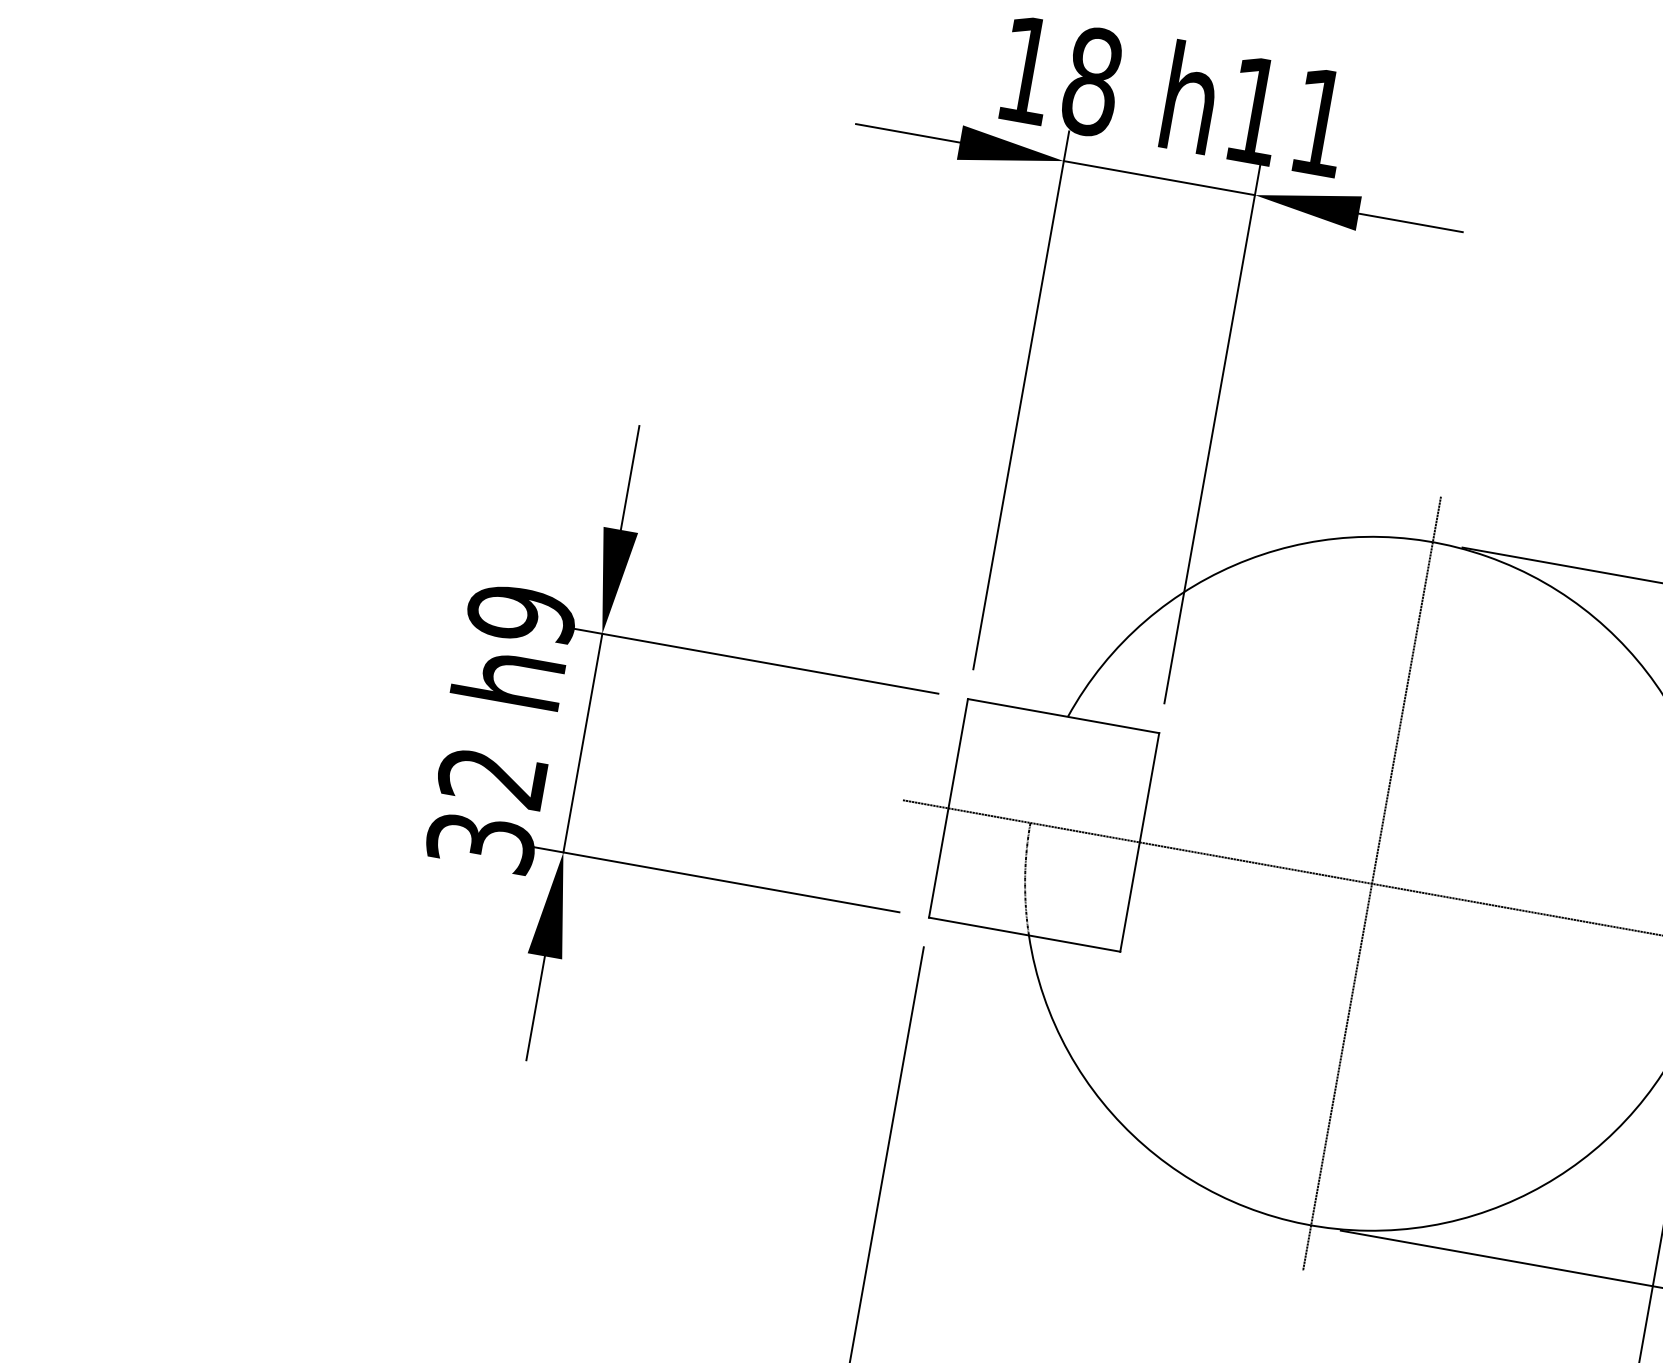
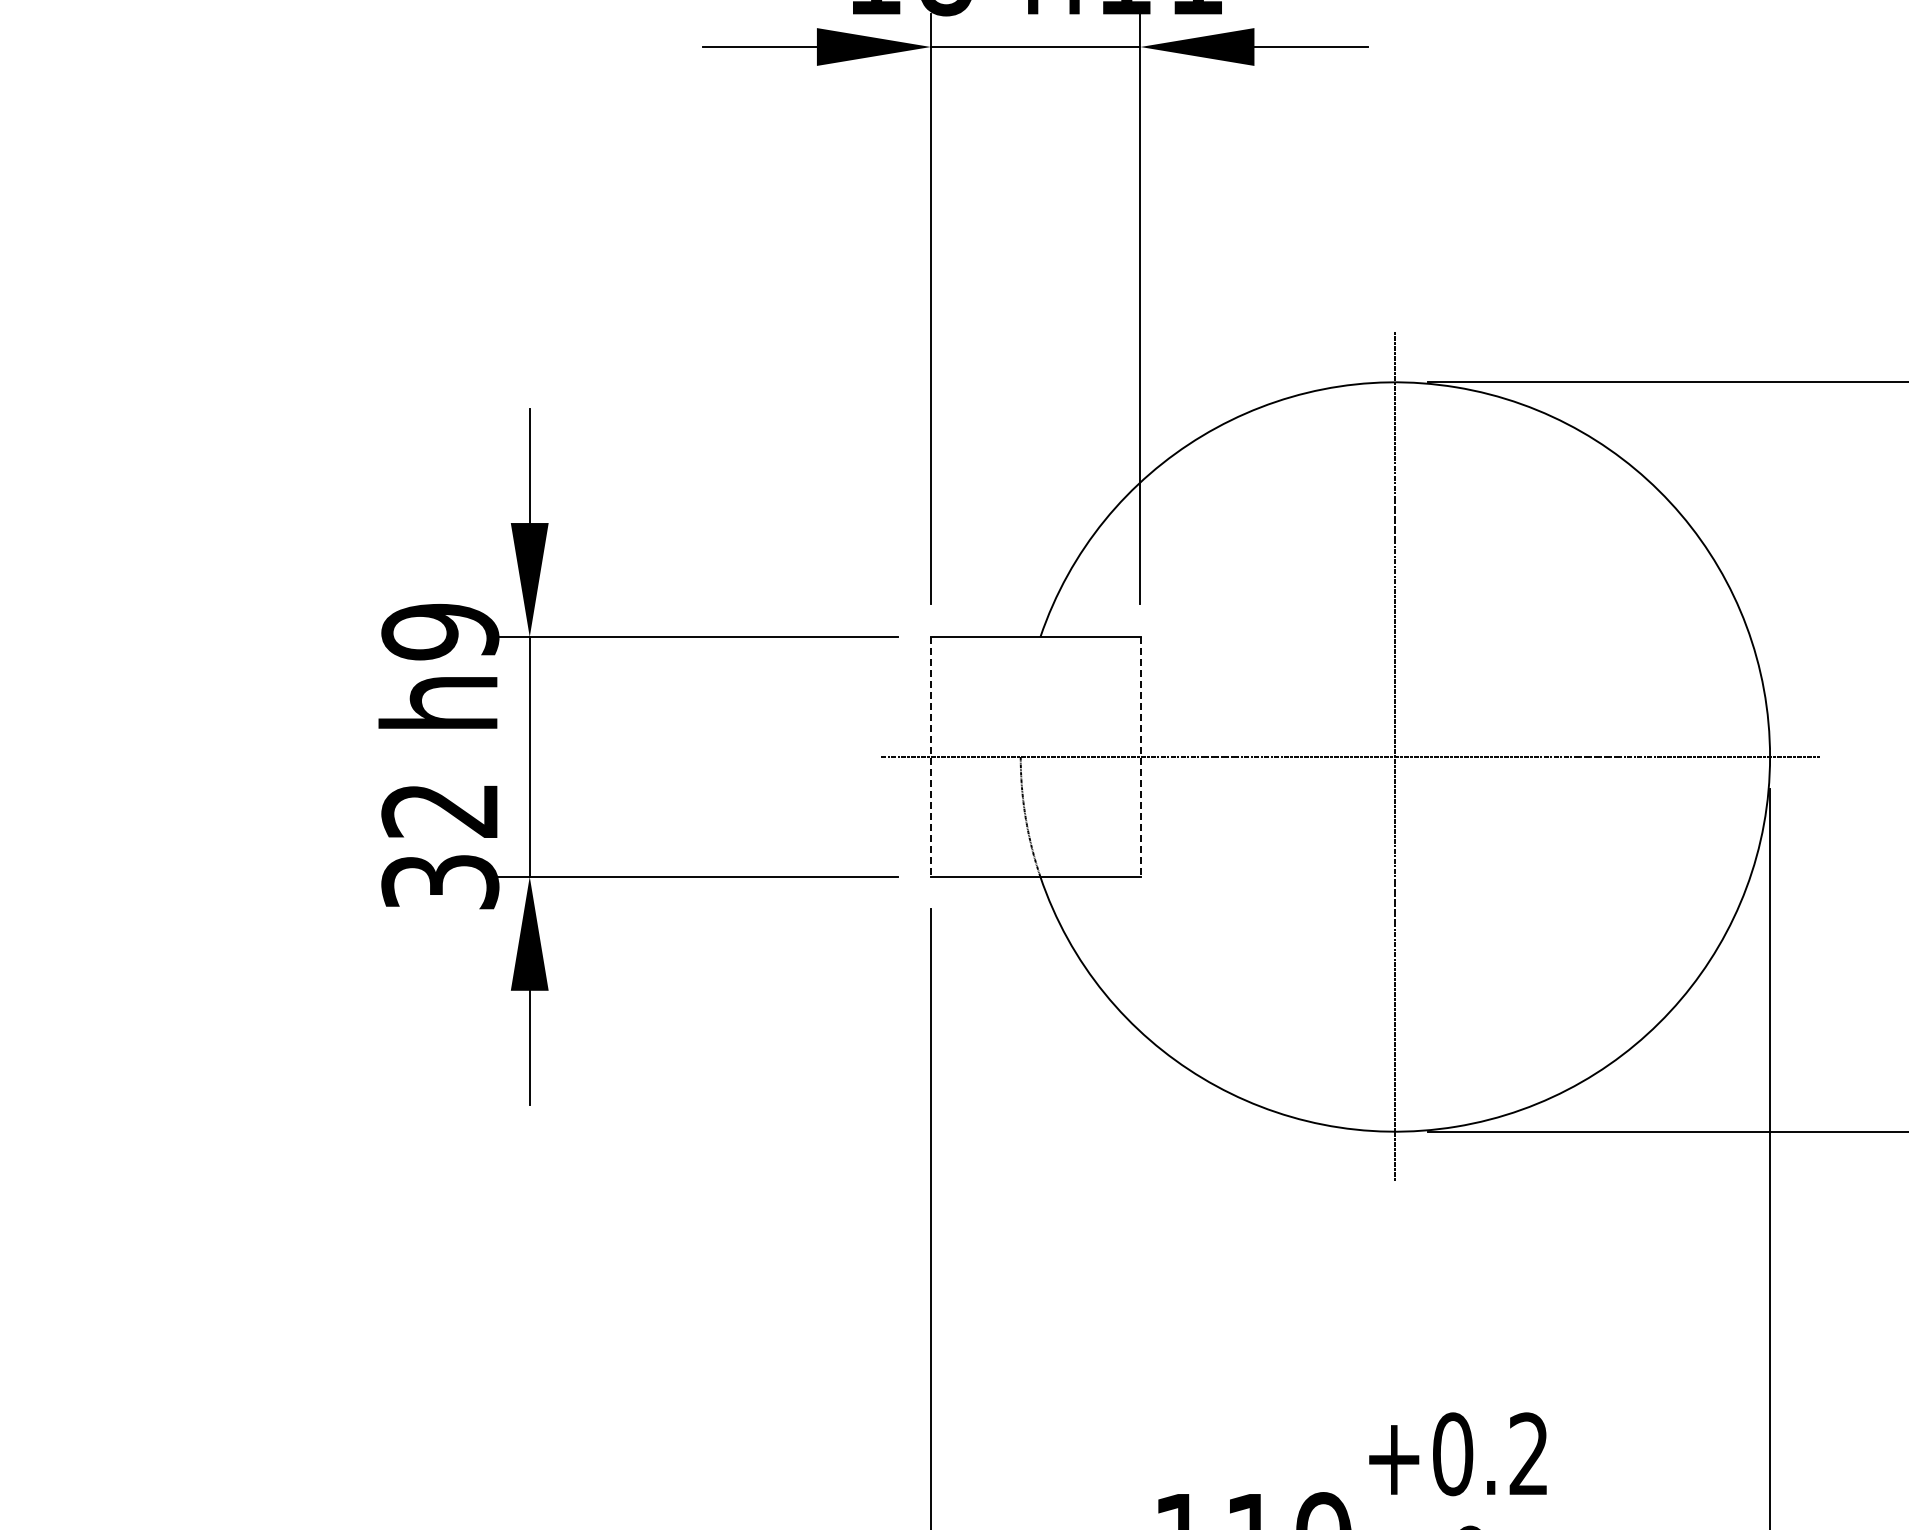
line: (948, 808) -> (930, 757), solid -> dashed
line: (1139, 842) -> (1140, 757), solid -> dashed

